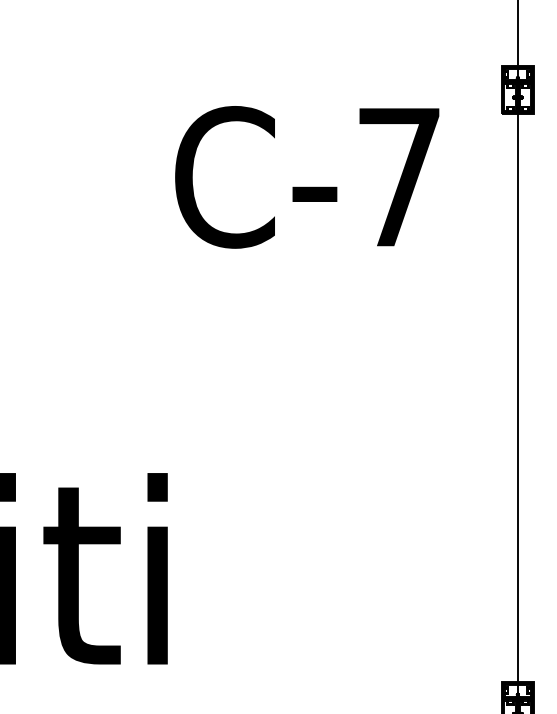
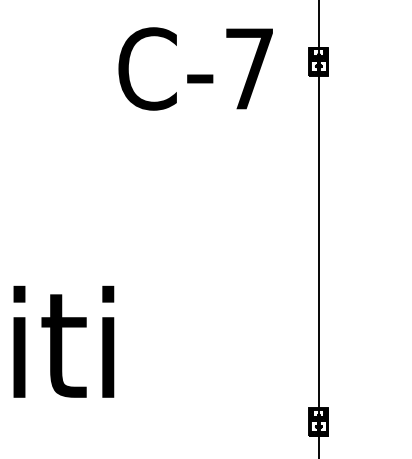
text: (306, 176) -> (195, 68), moved

